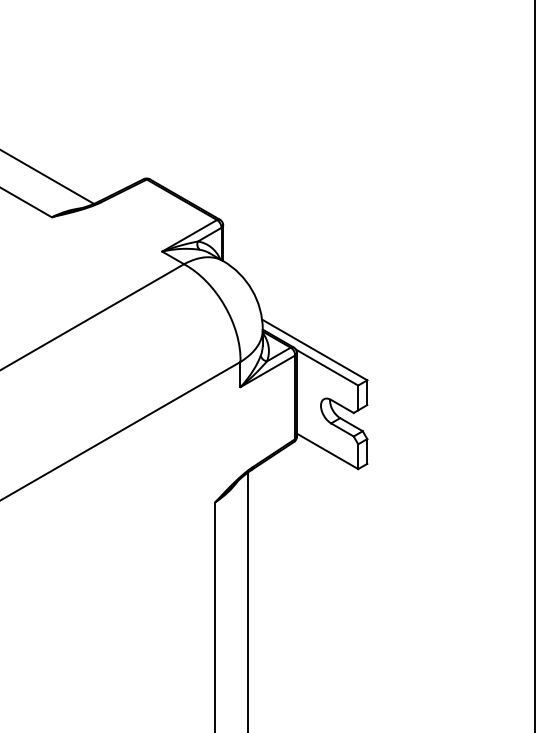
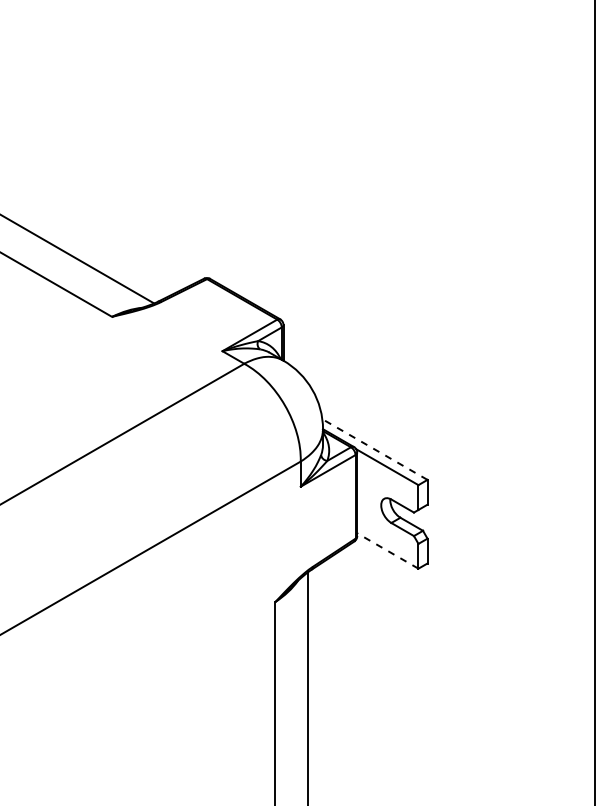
line: (314, 349) -> (374, 449), solid -> dashed
line: (327, 450) -> (387, 550), solid -> dashed

